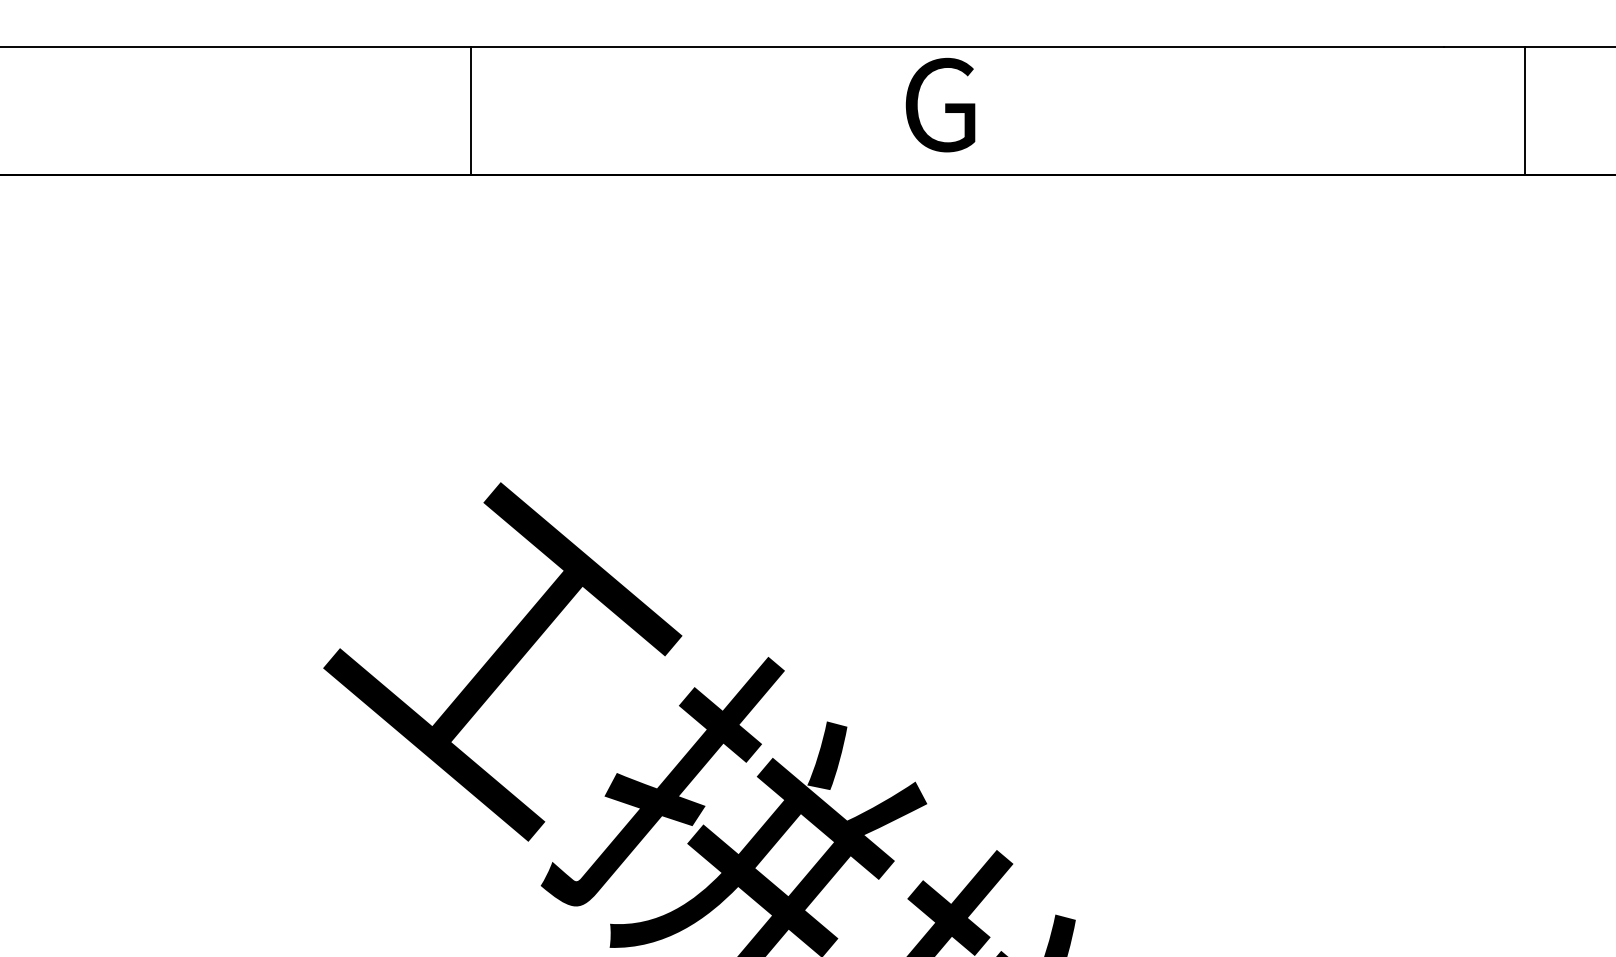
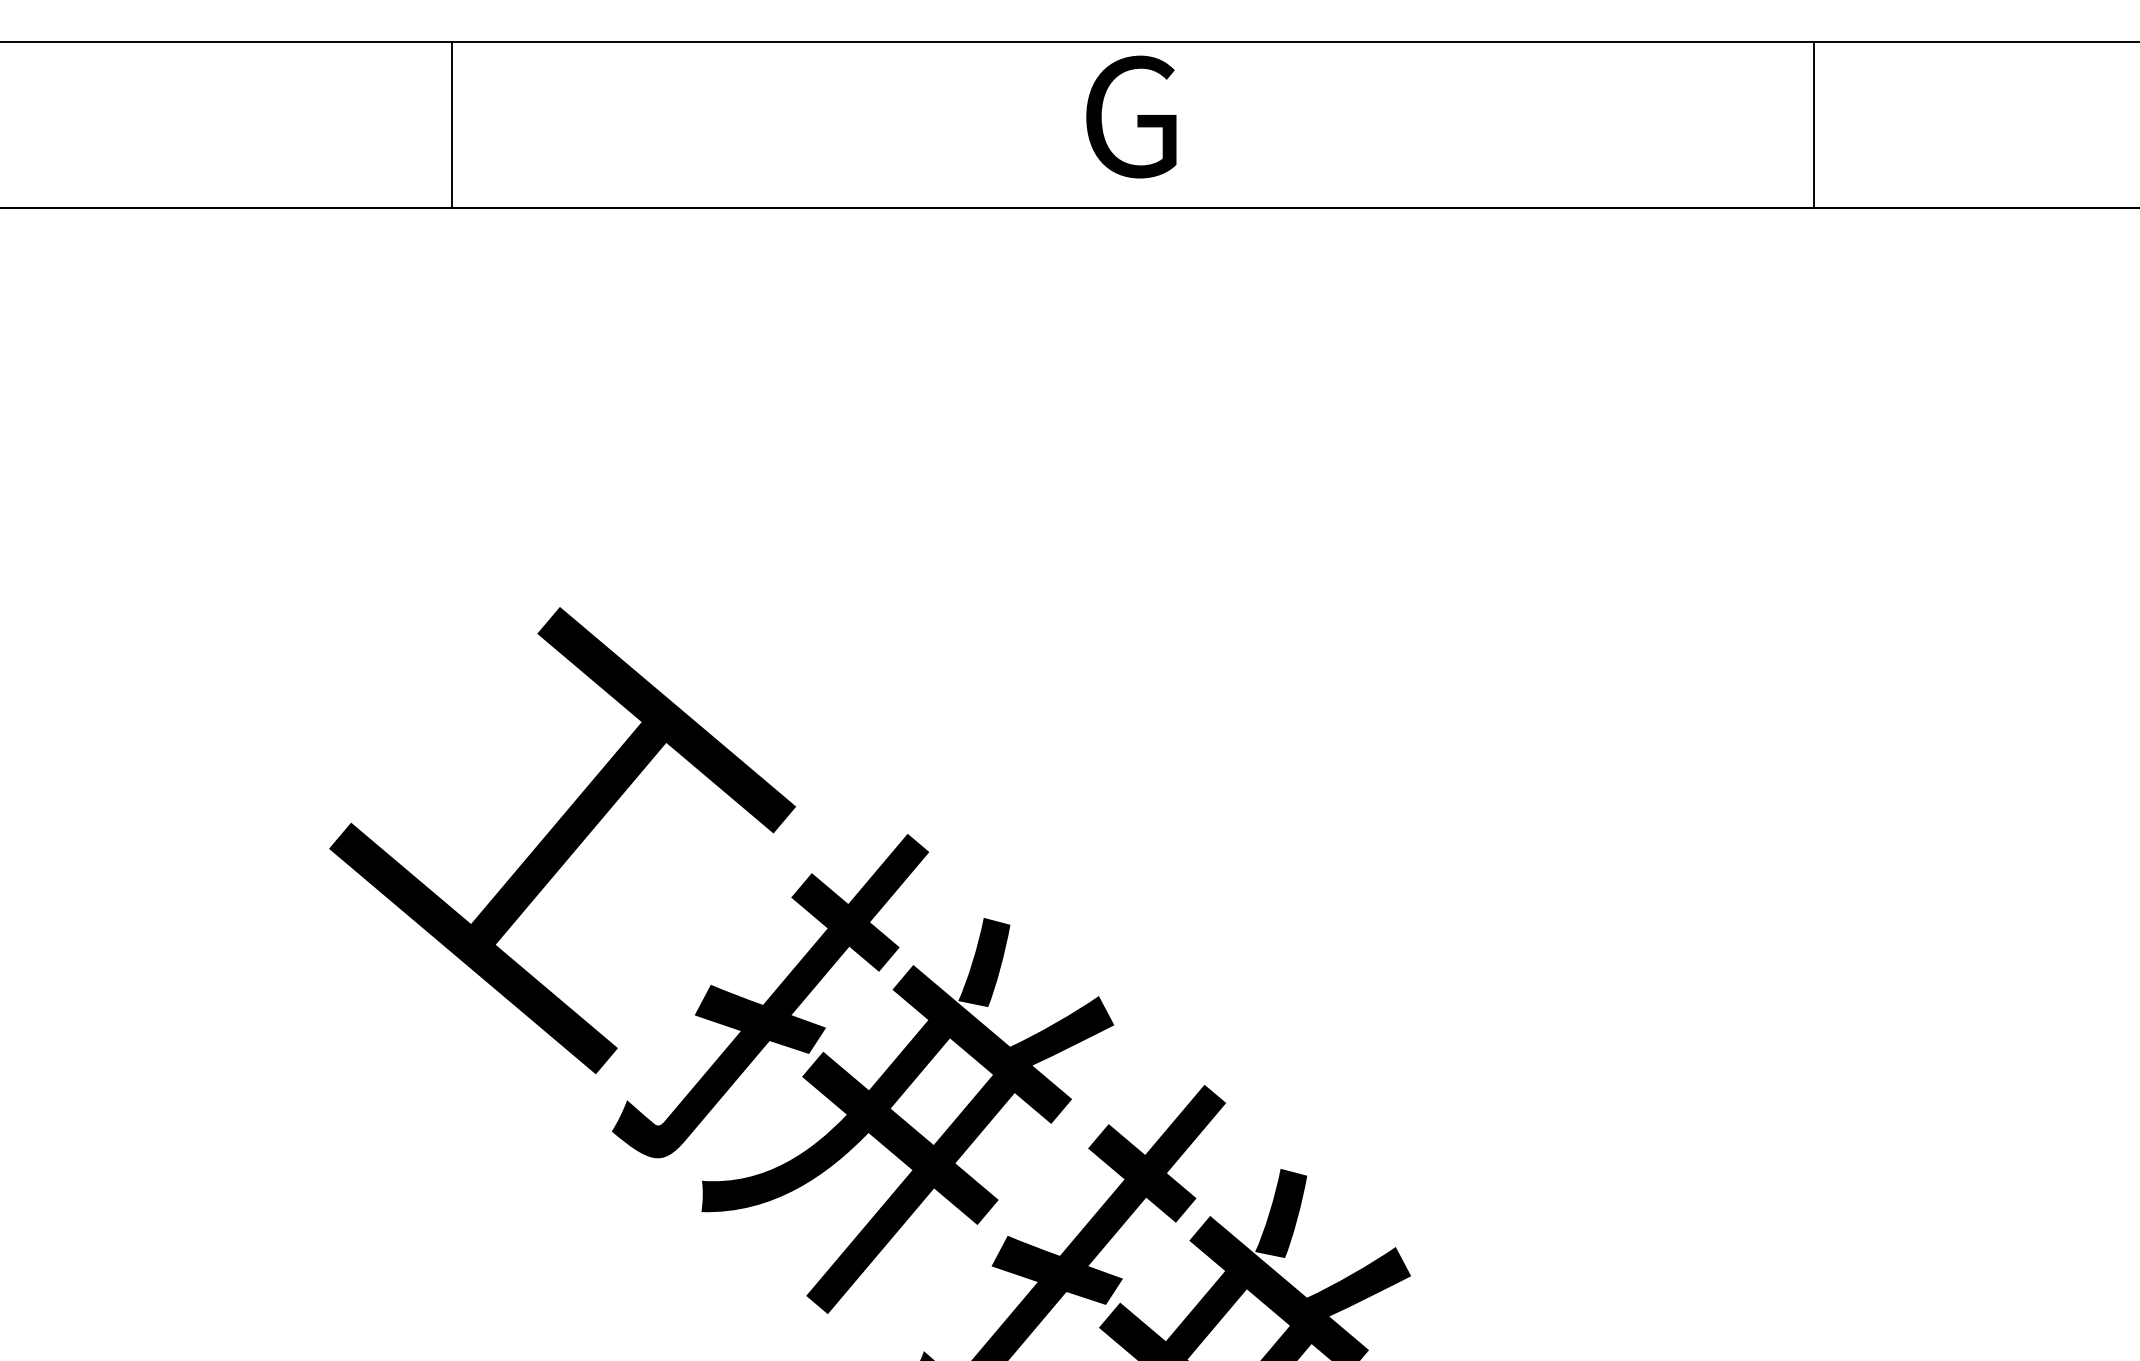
line: (471, 110) -> (452, 124), moved
line: (1524, 110) -> (1813, 124), moved

